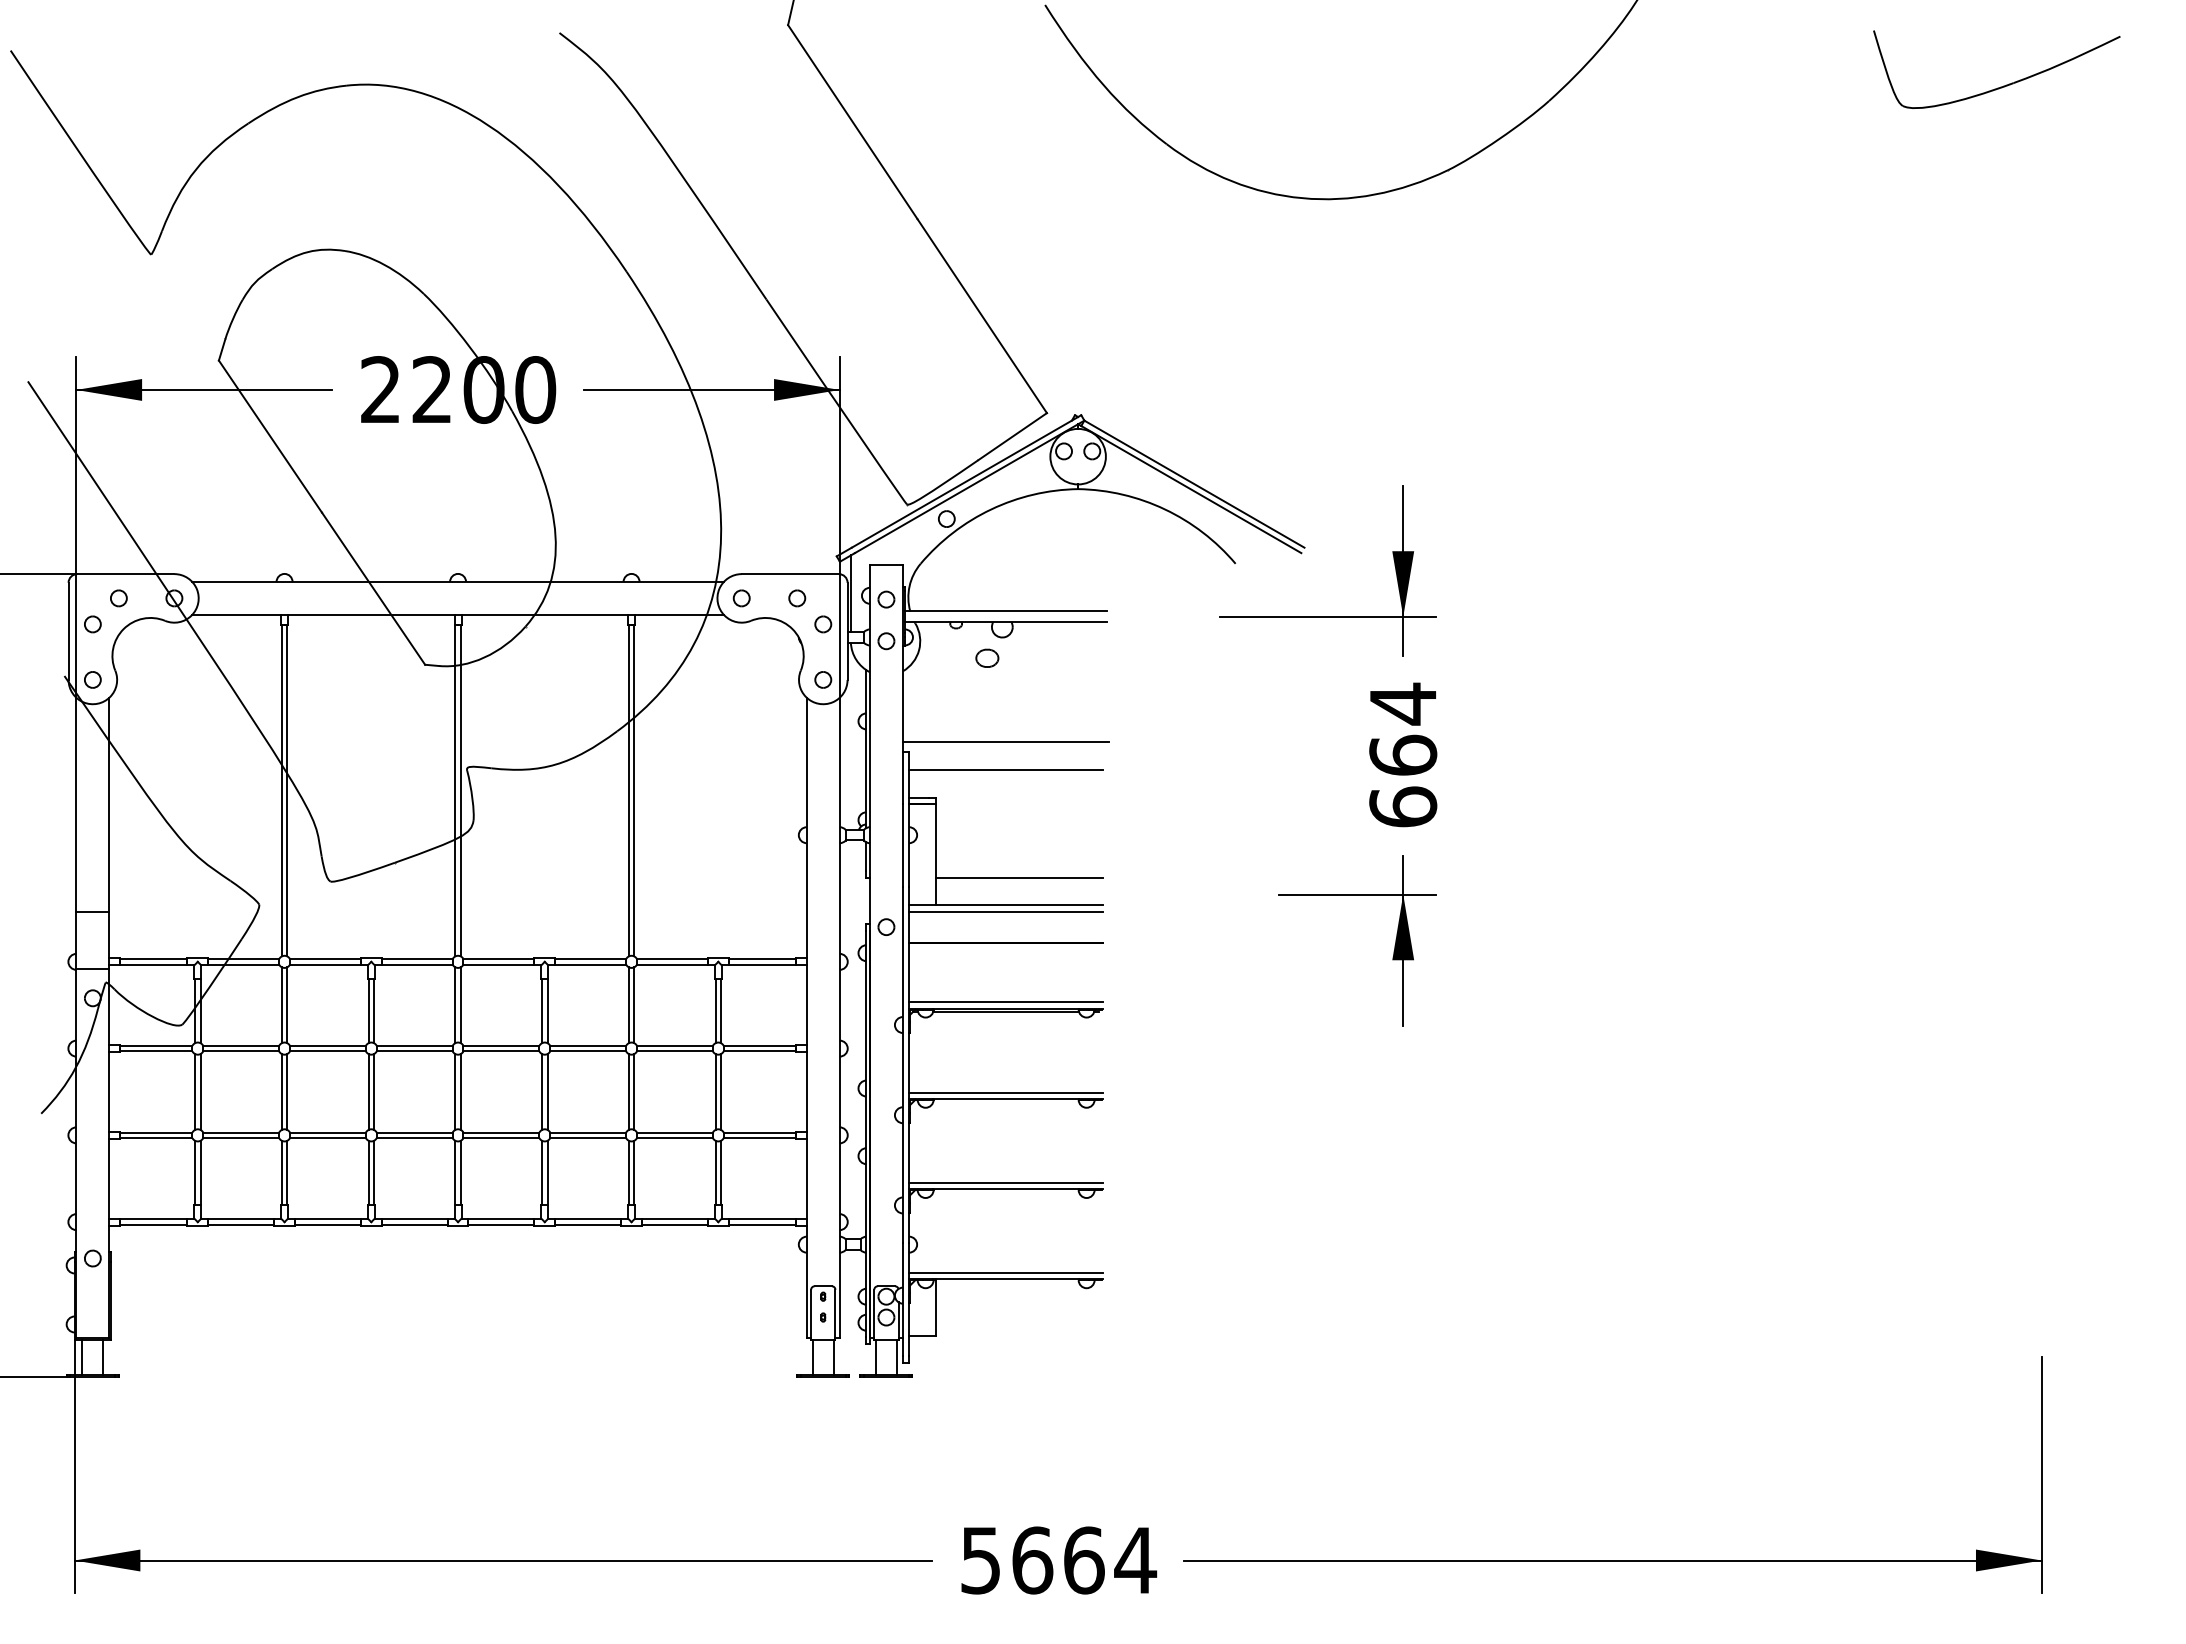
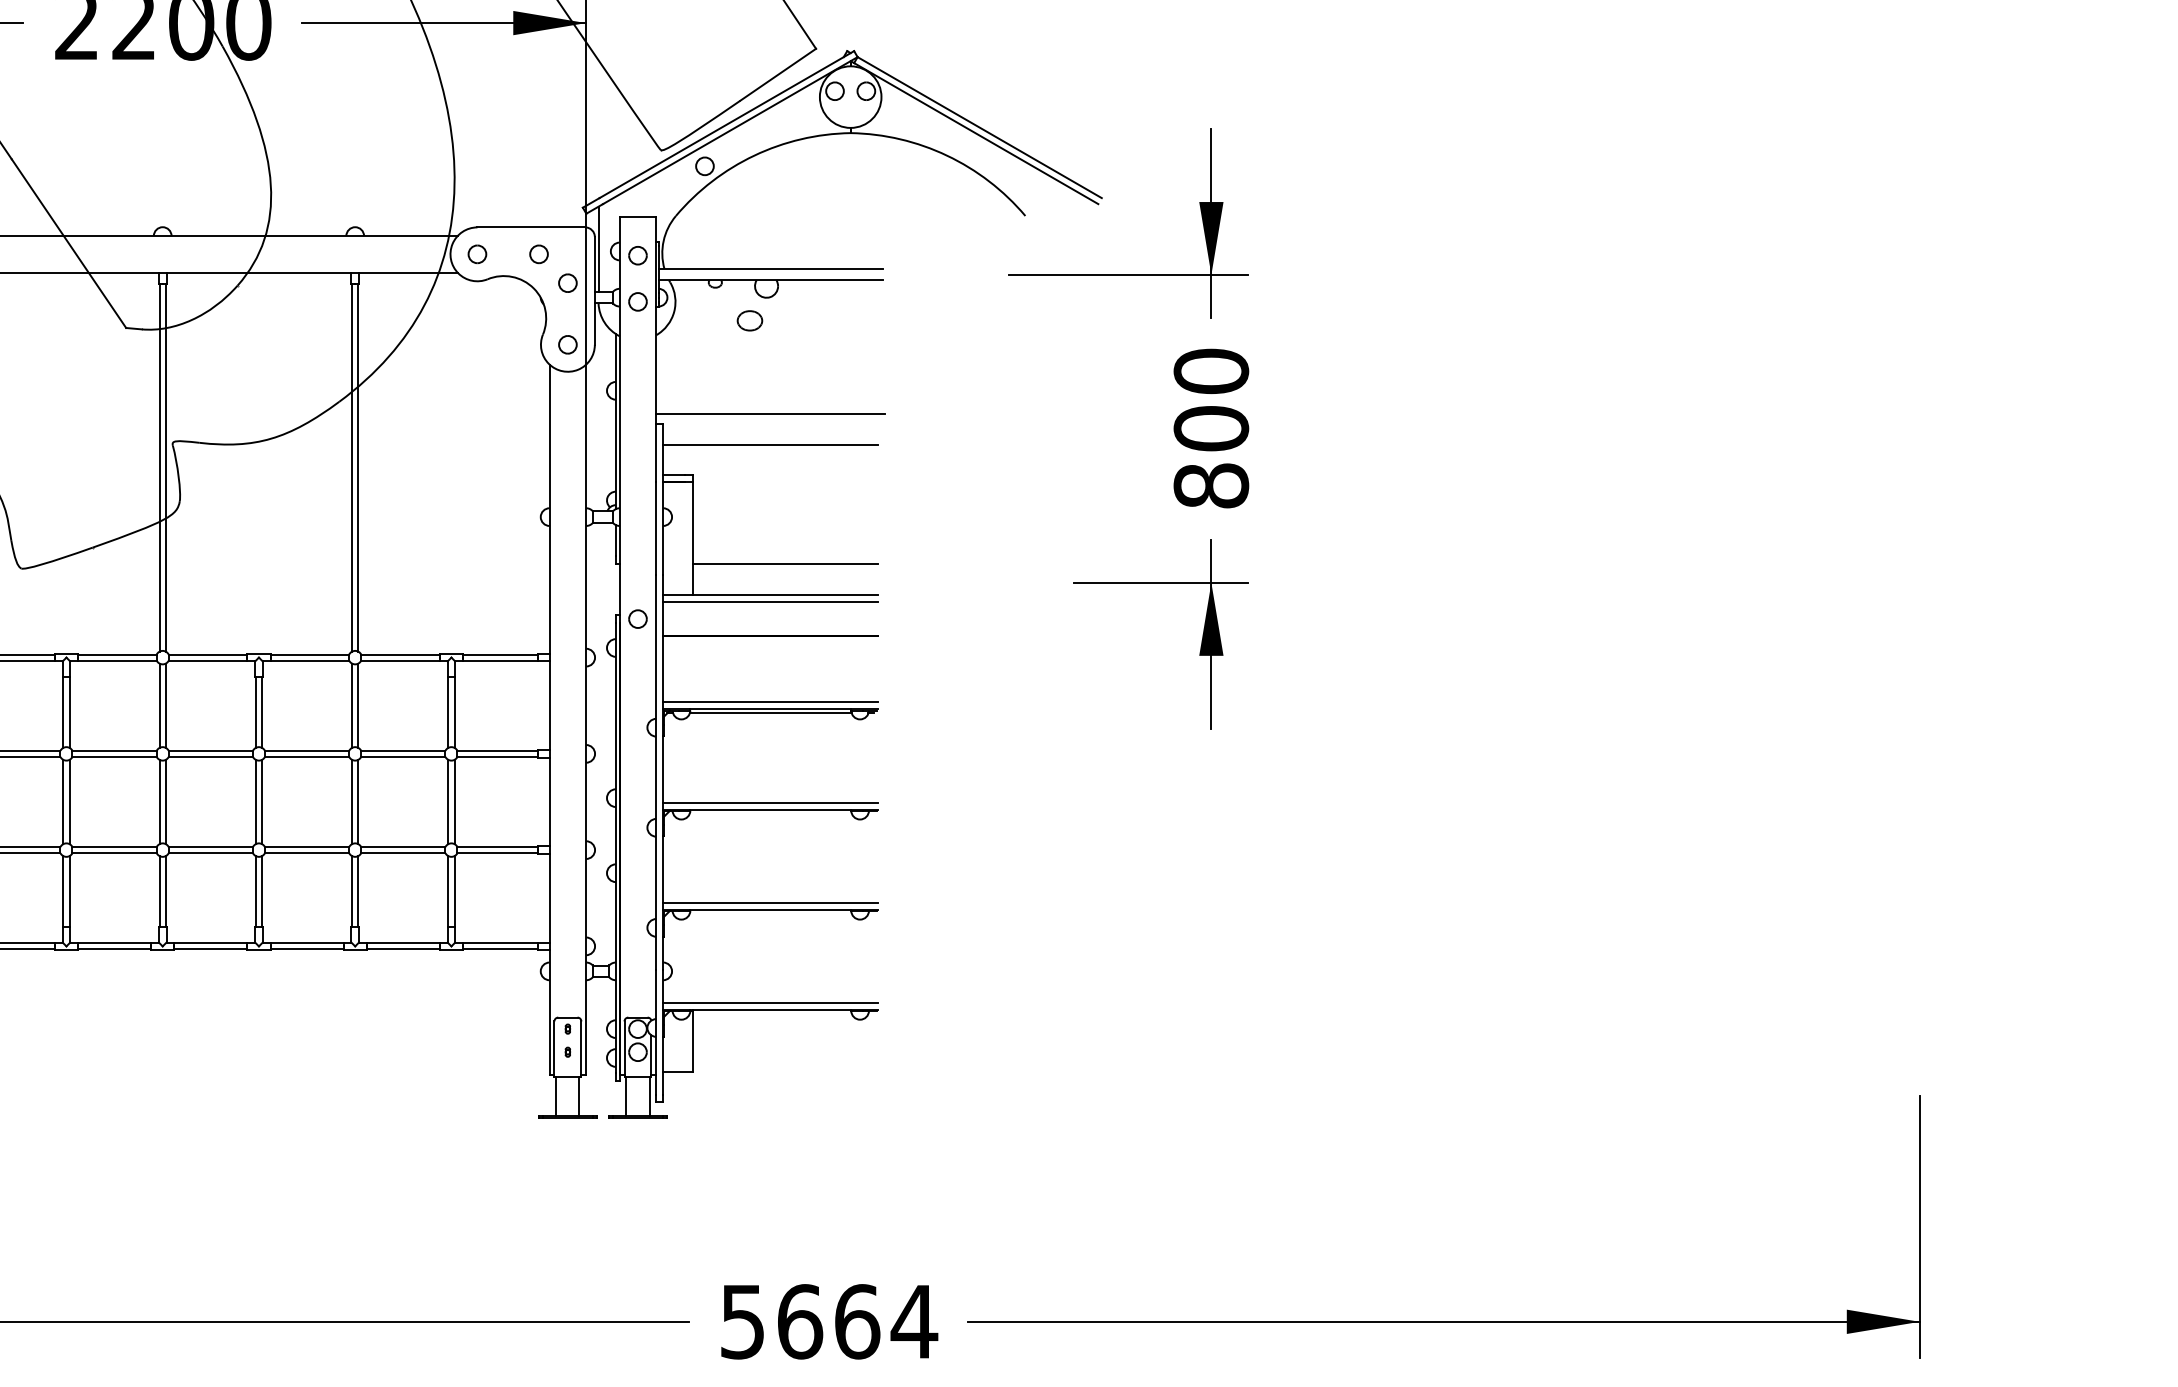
text: (1403, 754) -> (1211, 427), 664 -> 800

